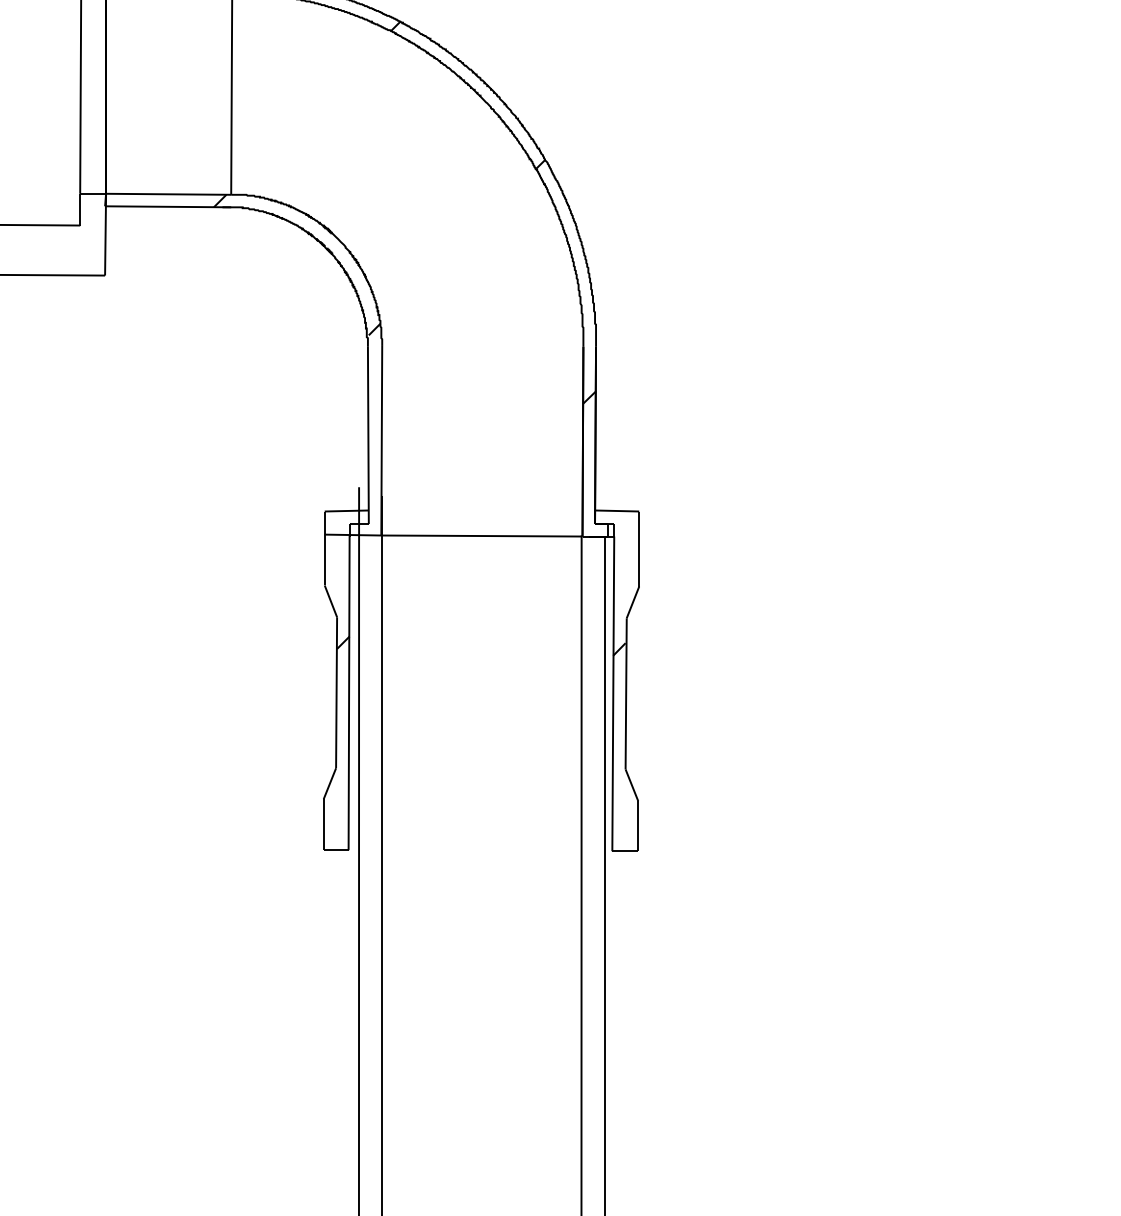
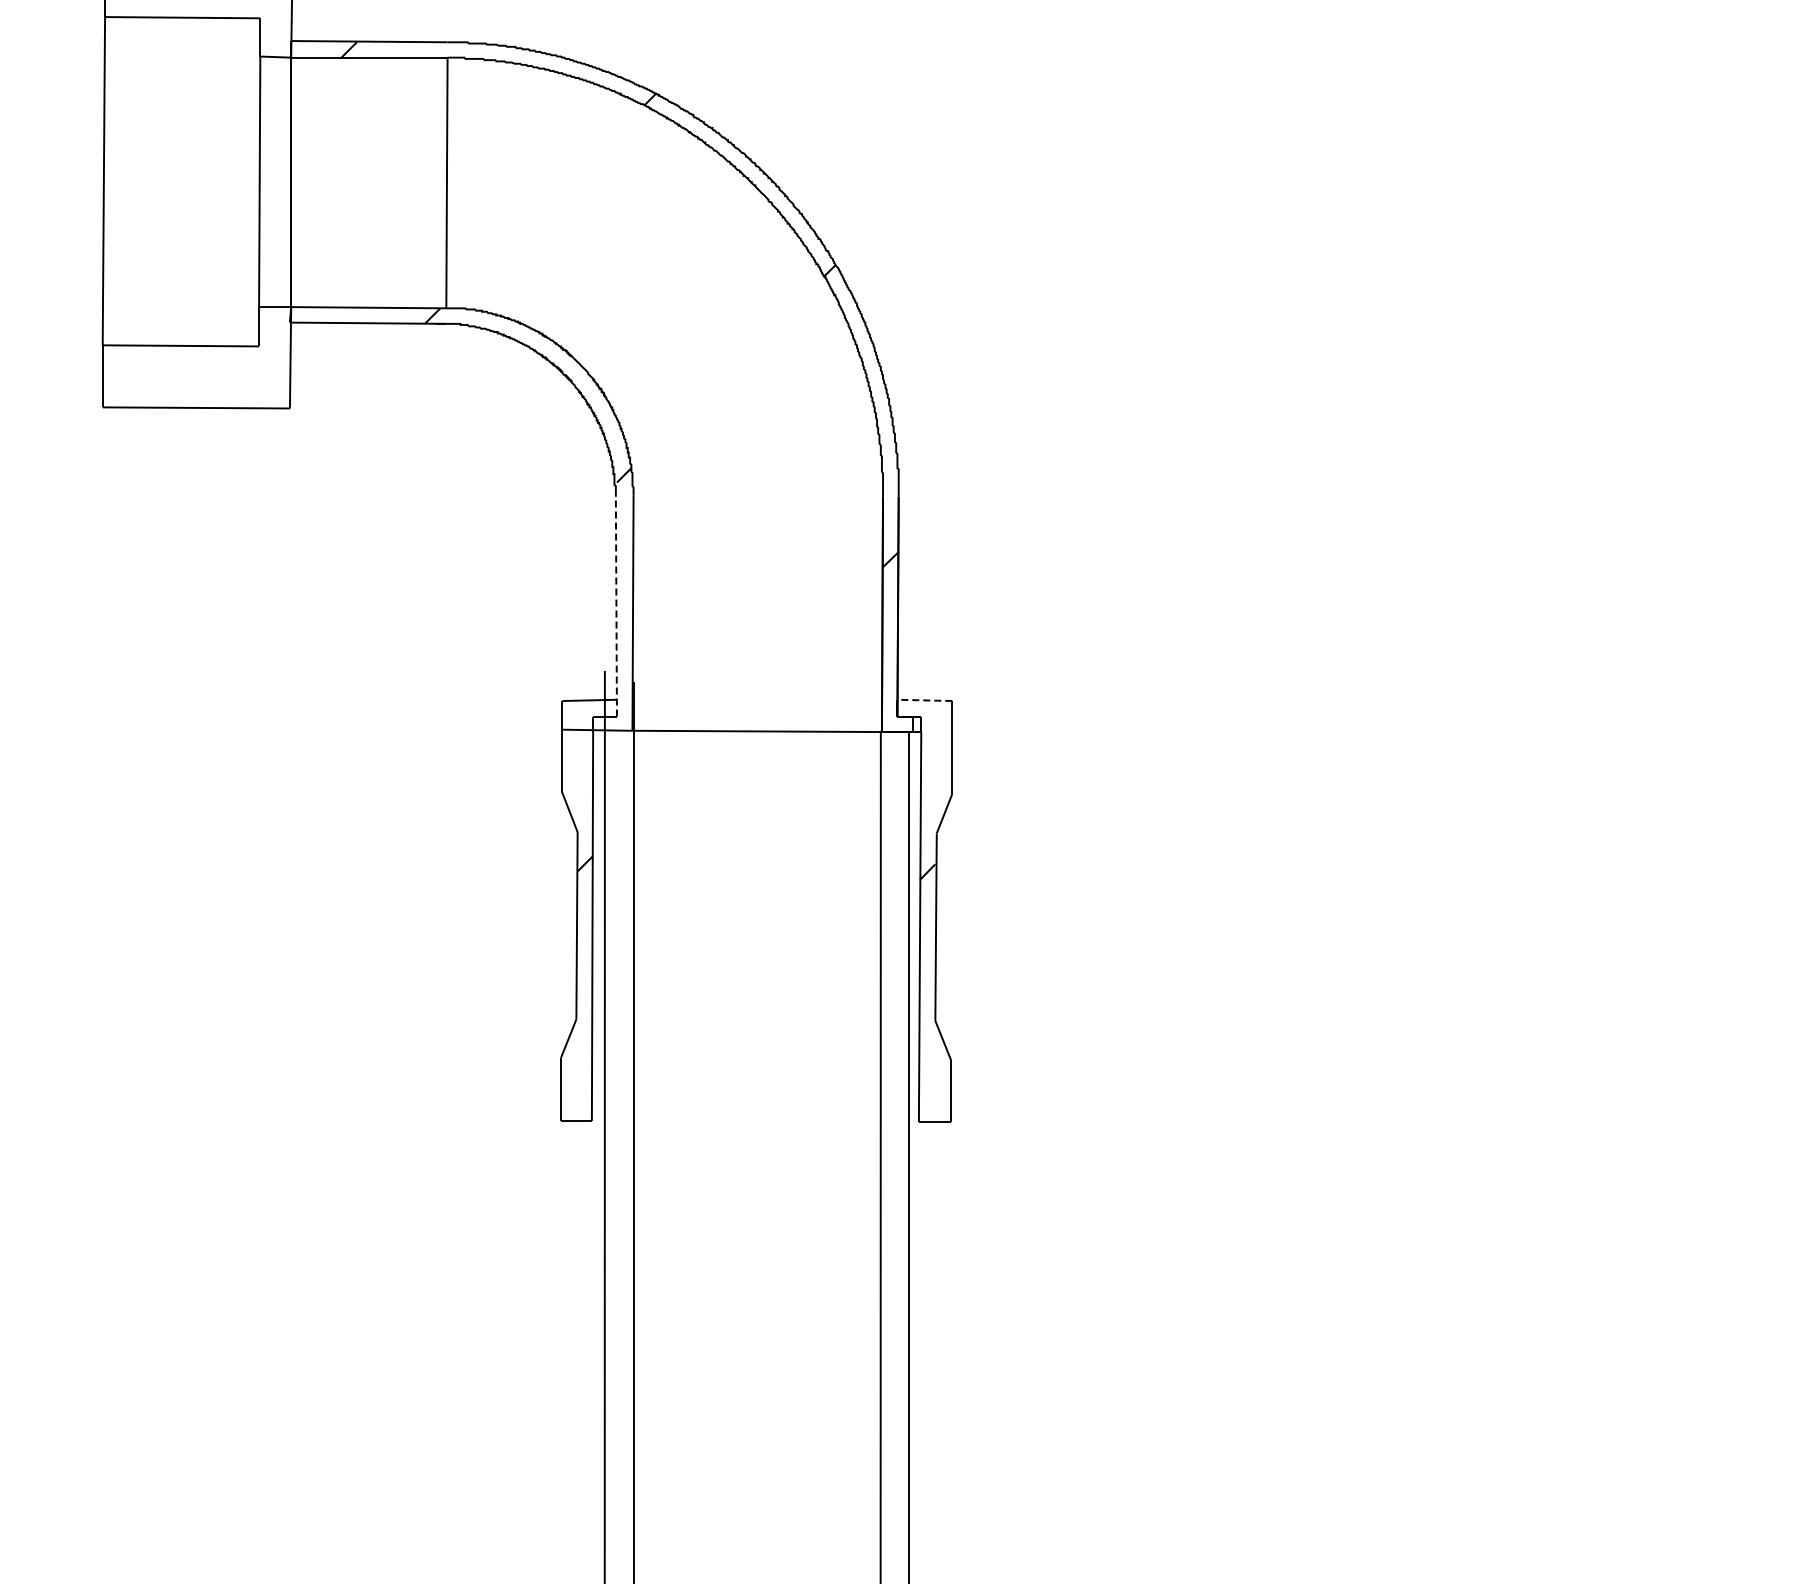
line: (368, 435) -> (616, 606), solid -> dashed
line: (616, 511) -> (924, 700), solid -> dashed

